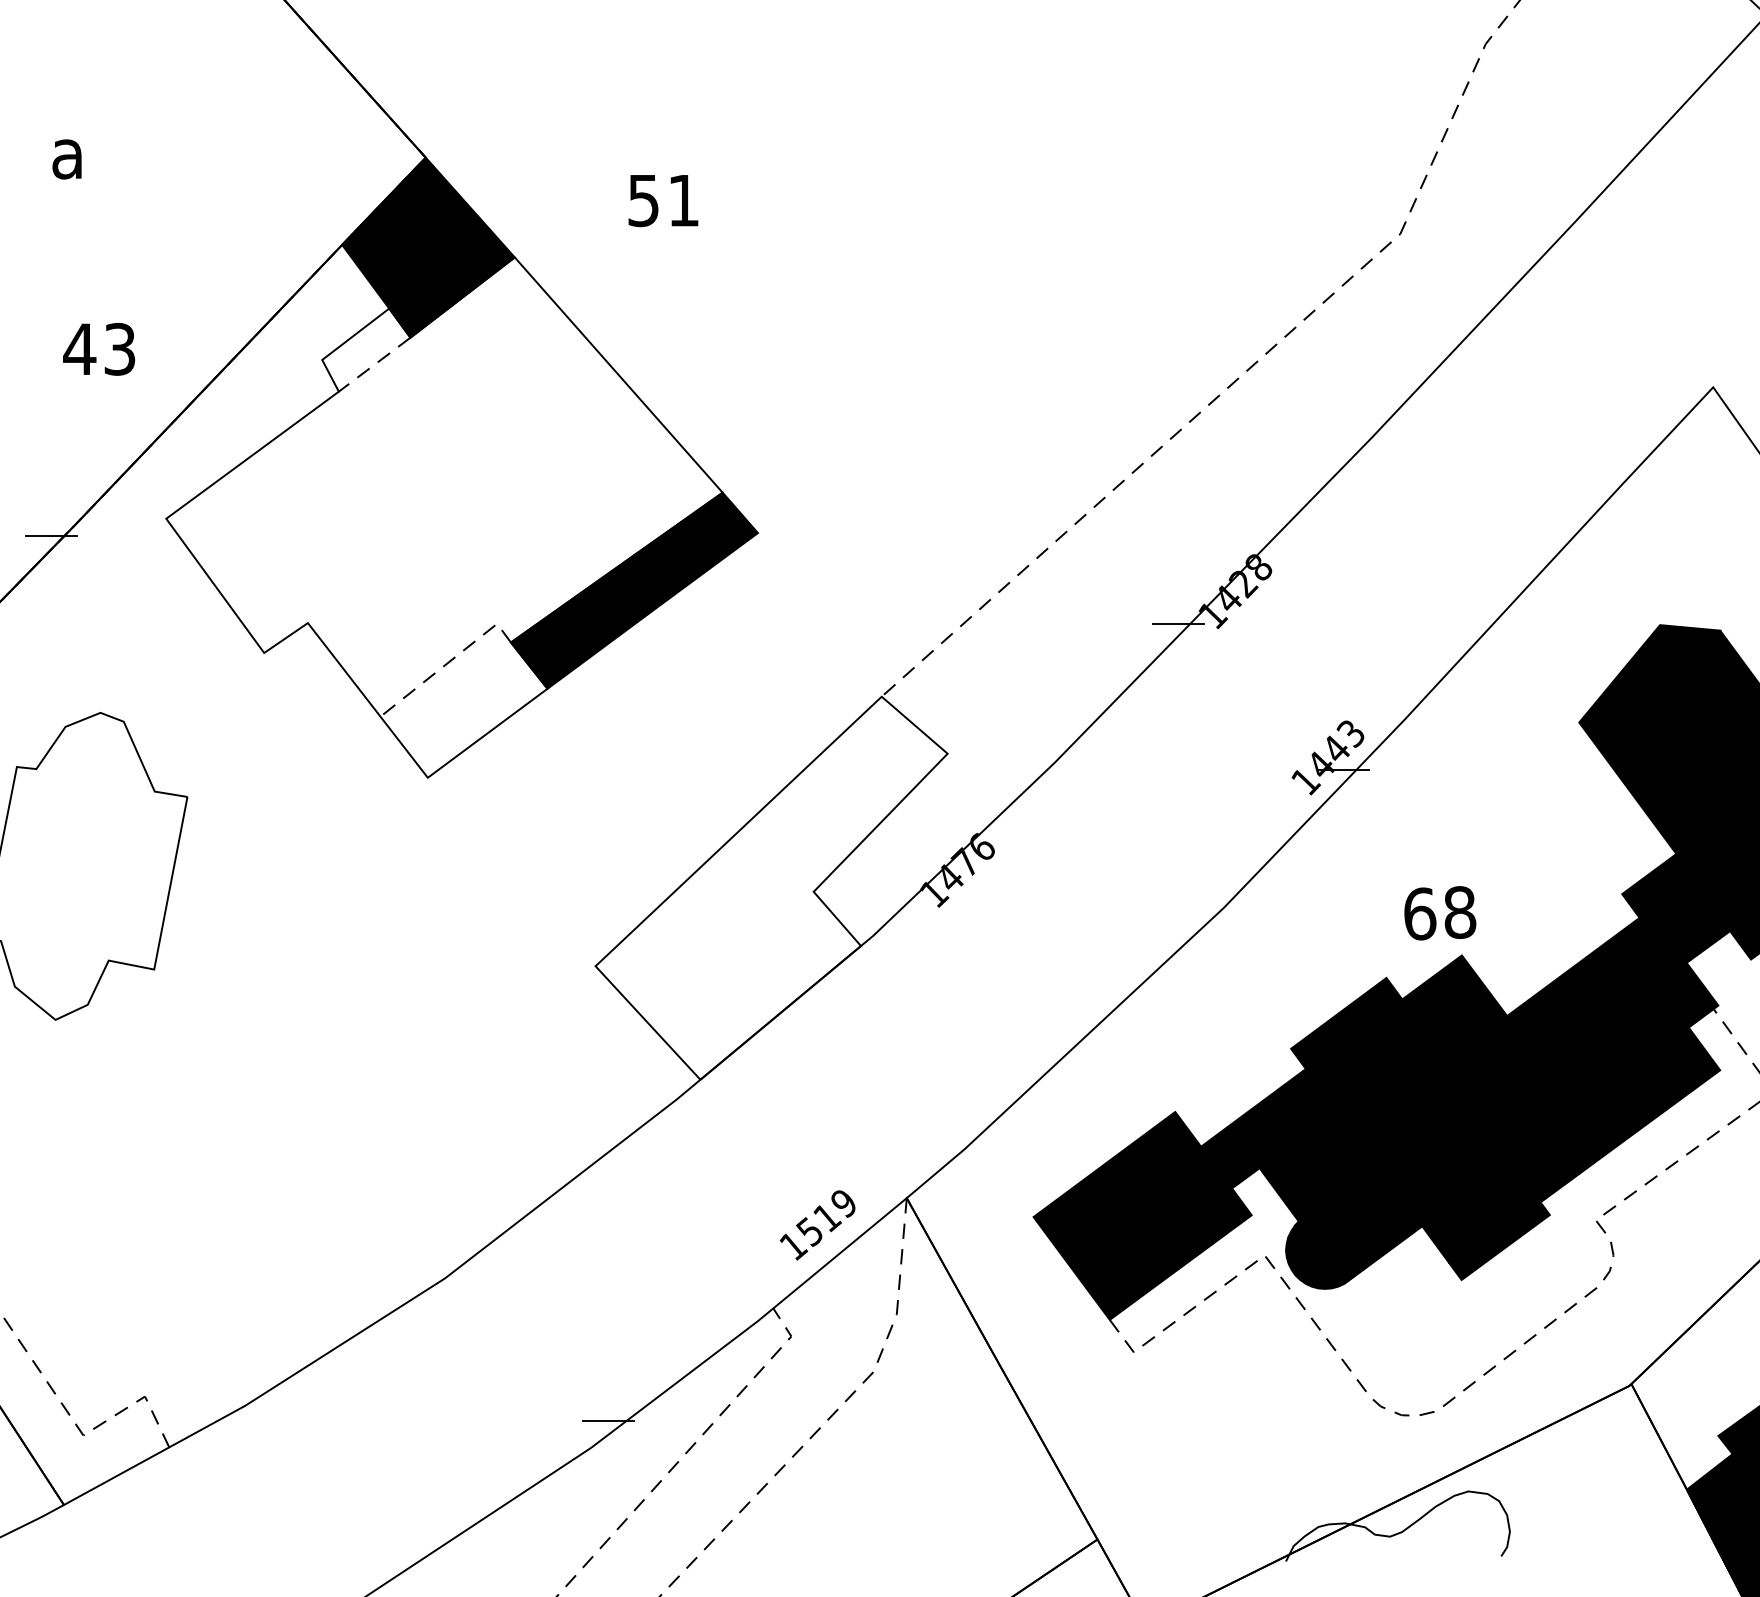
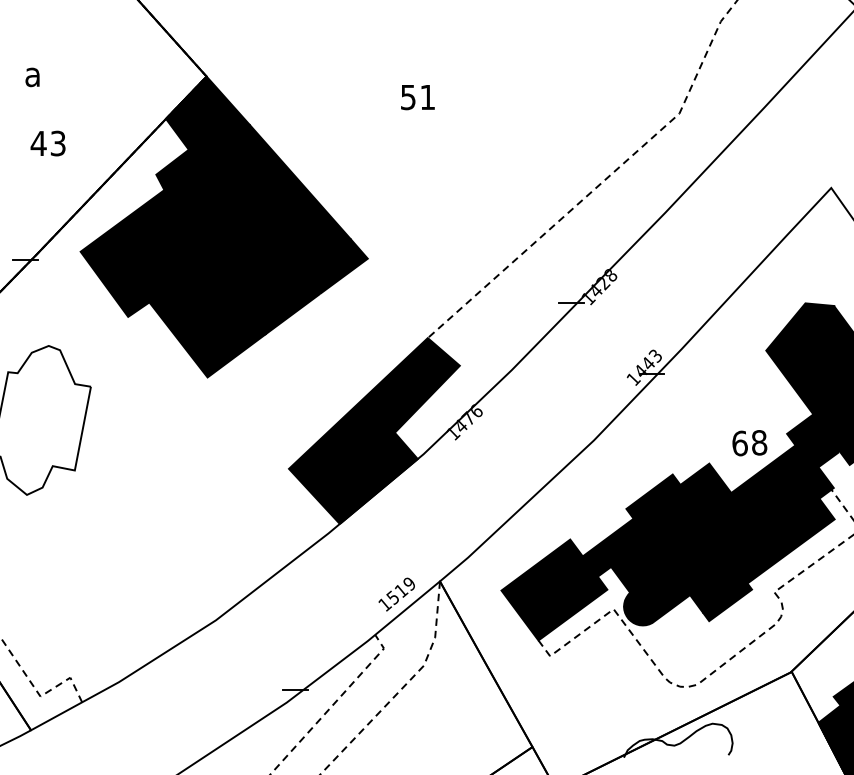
text: (662, 200) -> (417, 97), moved
text: (97, 349) -> (47, 143), moved
fill: (444, 516) -> (215, 250), added
fill: (771, 887) -> (374, 430), added
text: (1439, 913) -> (749, 443), moved

